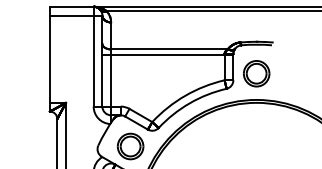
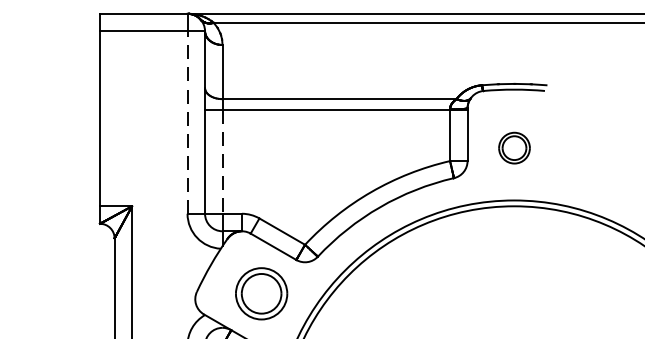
line: (93, 61) -> (187, 123), solid -> dashed
part: (256, 73) -> (513, 147), size x0.6
line: (111, 80) -> (223, 161), solid -> dashed

